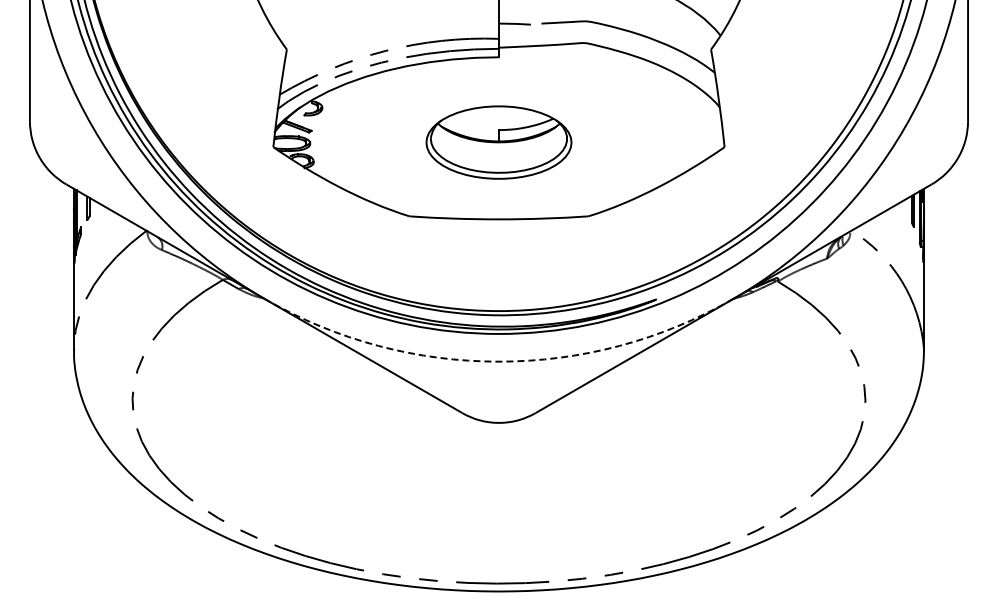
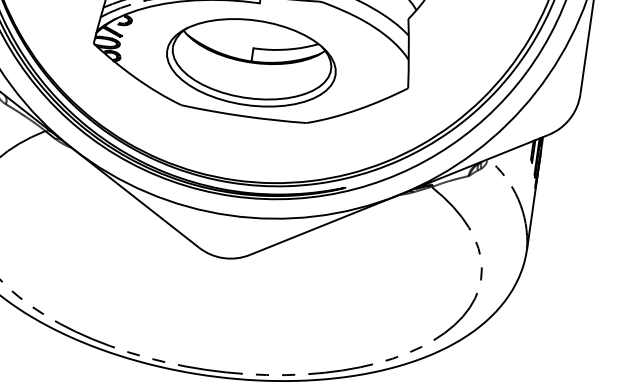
part: (498, 142) -> (251, 62), size x1.67
arc: (499, 361) -> (230, 215), dashed -> solid

